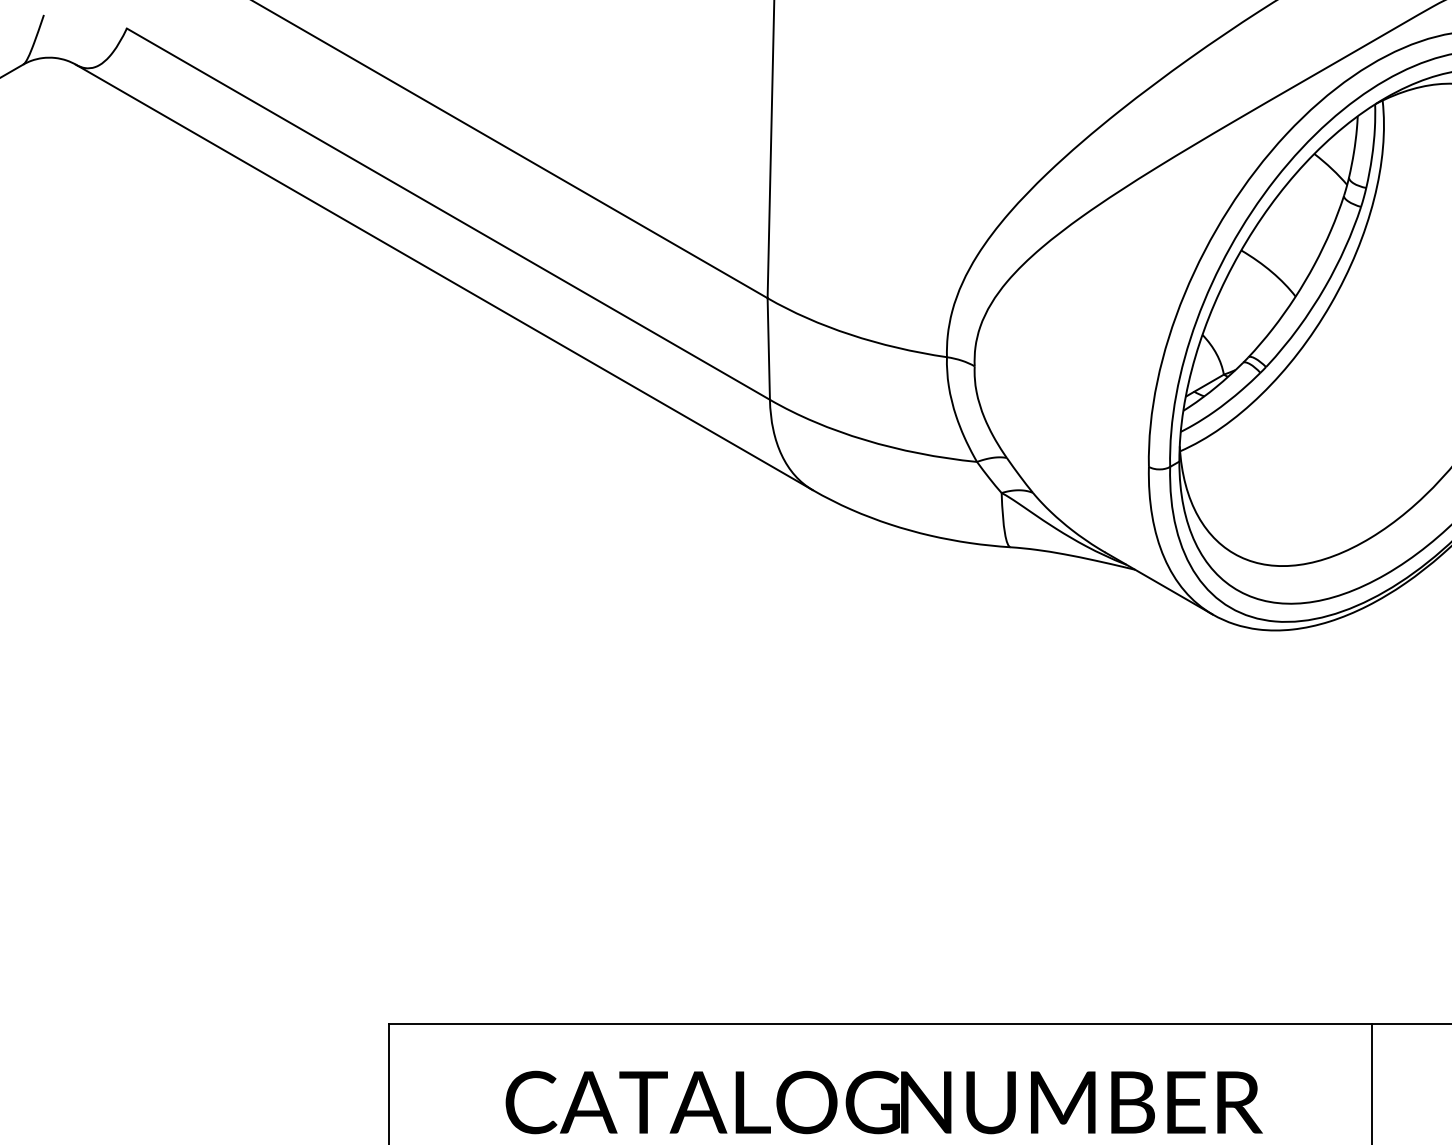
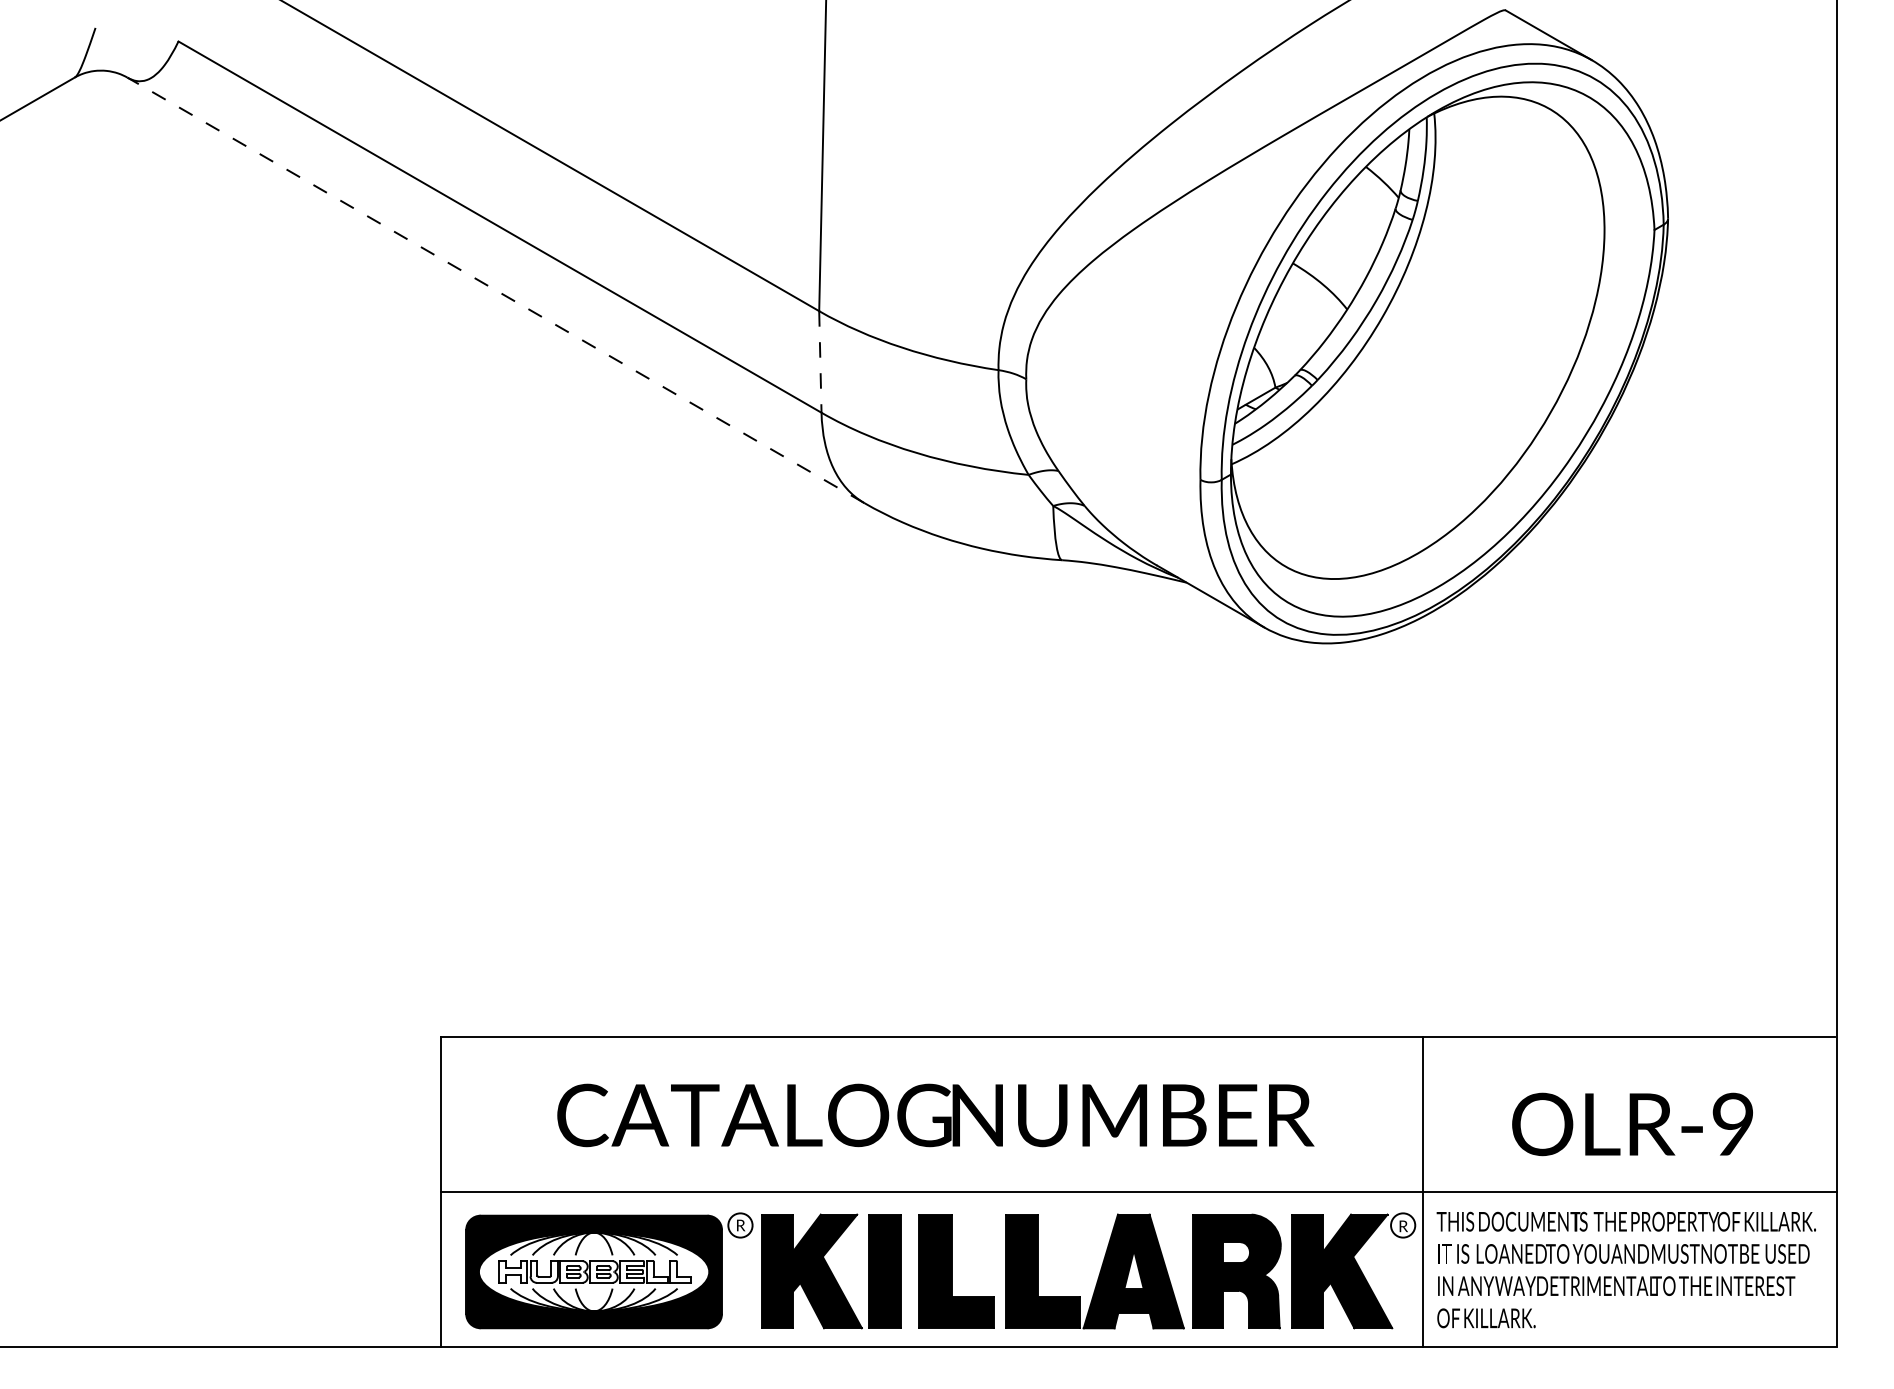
line: (443, 277) -> (495, 290), solid -> dashed
line: (768, 348) -> (820, 361), solid -> dashed

